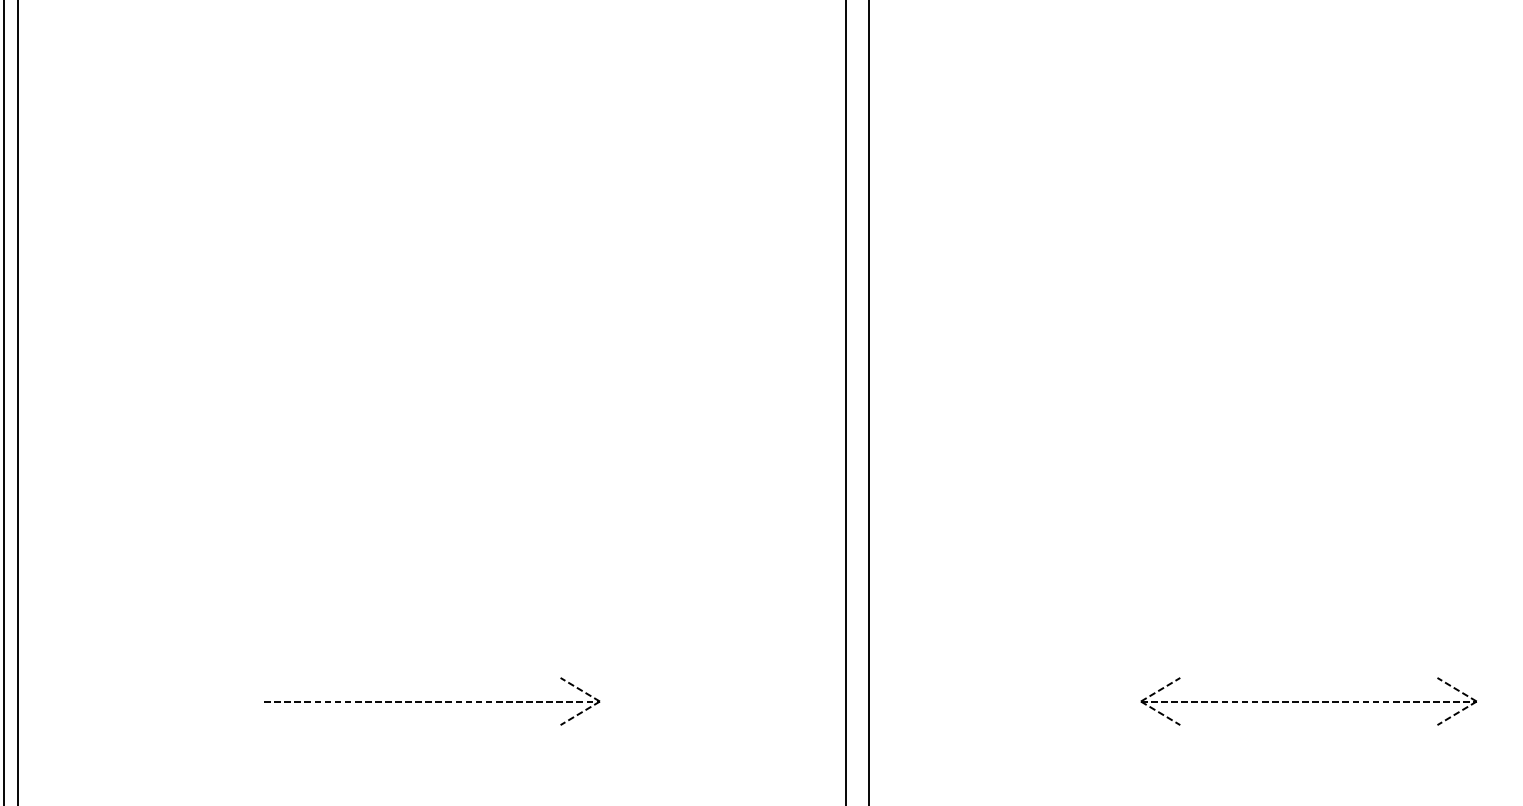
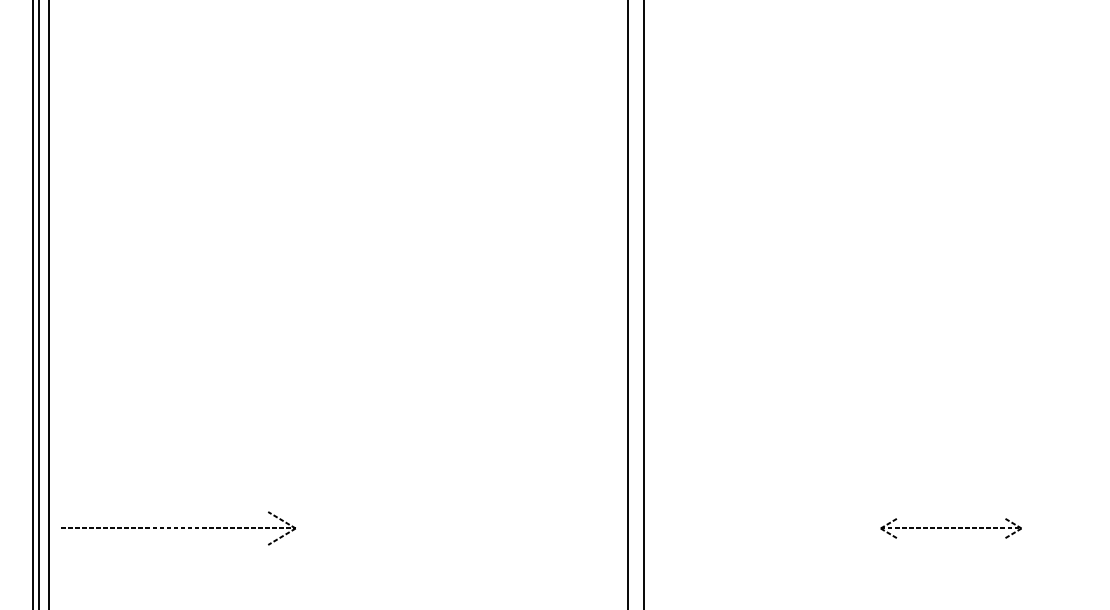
part: (432, 701) -> (178, 528), moved
part: (1307, 701) -> (950, 528), size x0.6

